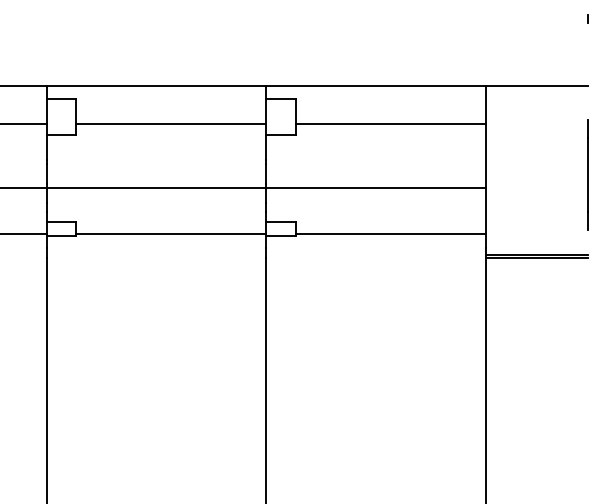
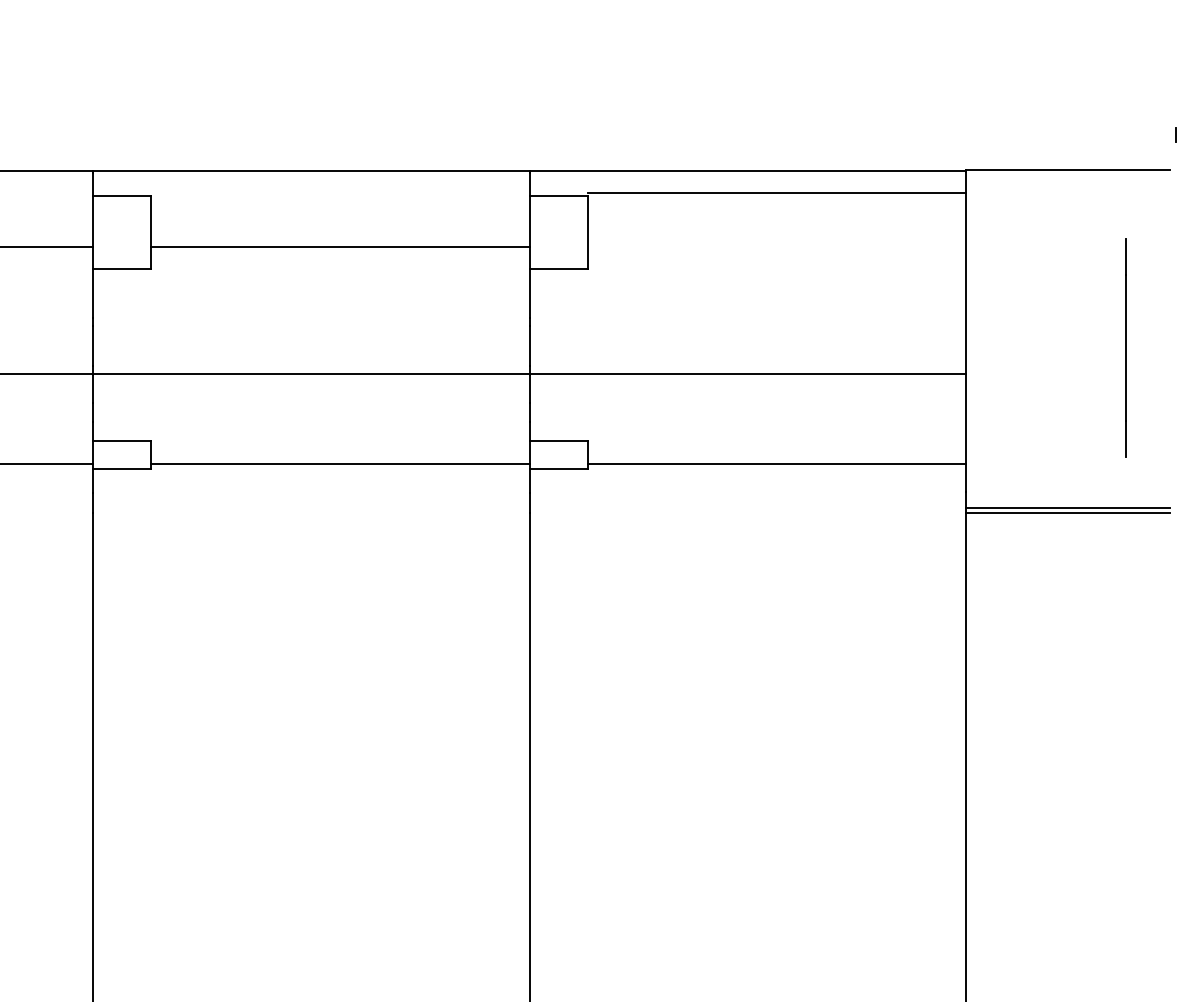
line: (587, 18) -> (1174, 134), moved
line: (390, 124) -> (776, 193), moved
line: (587, 174) -> (1124, 346), moved

